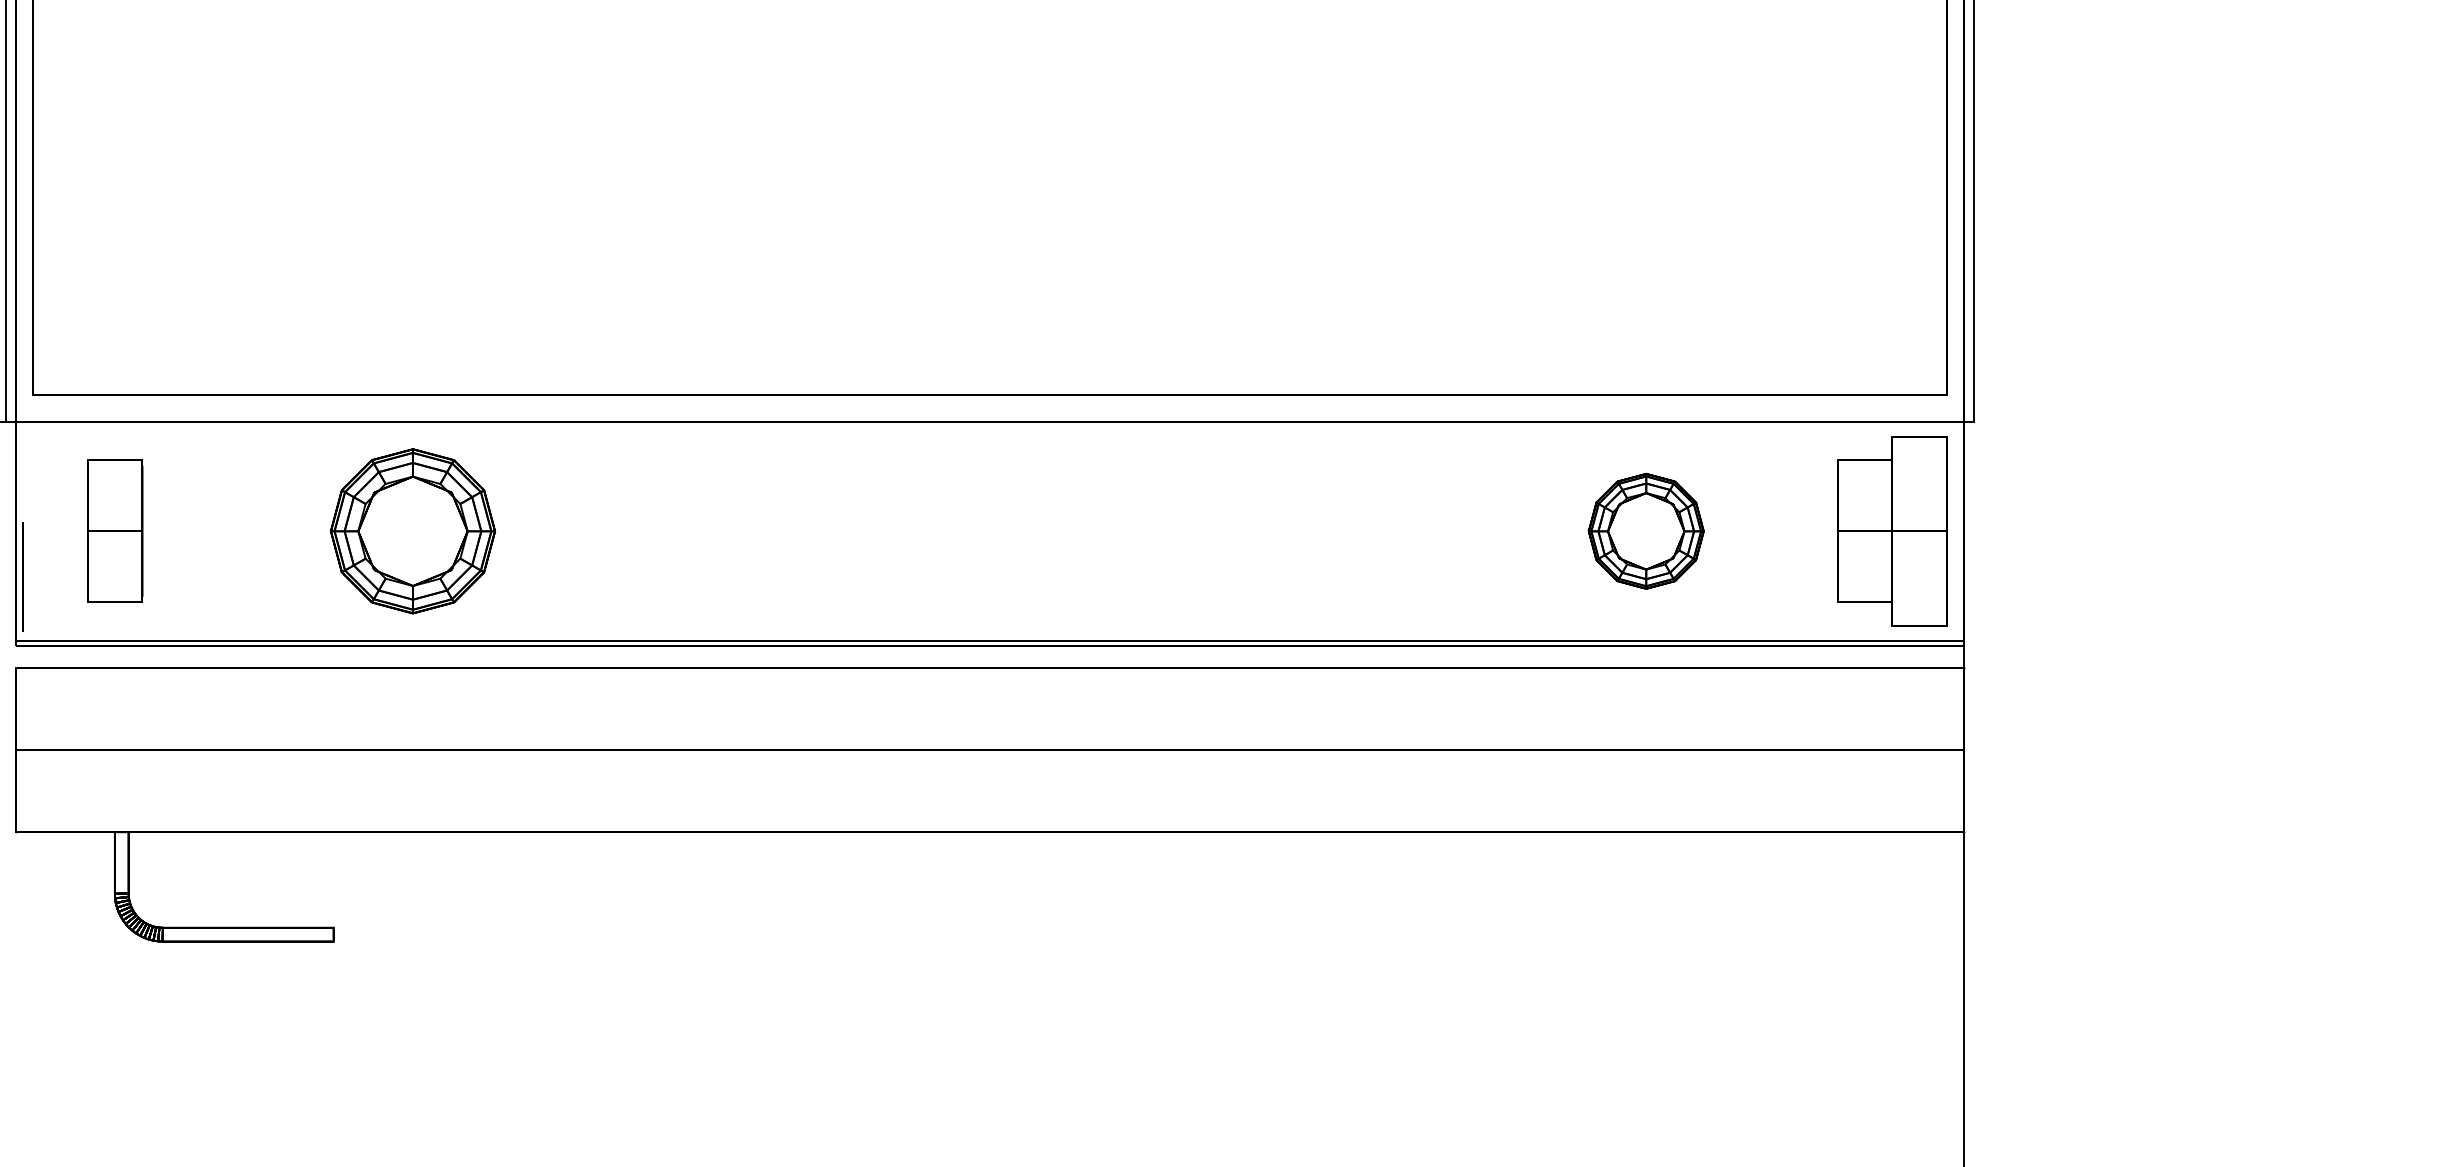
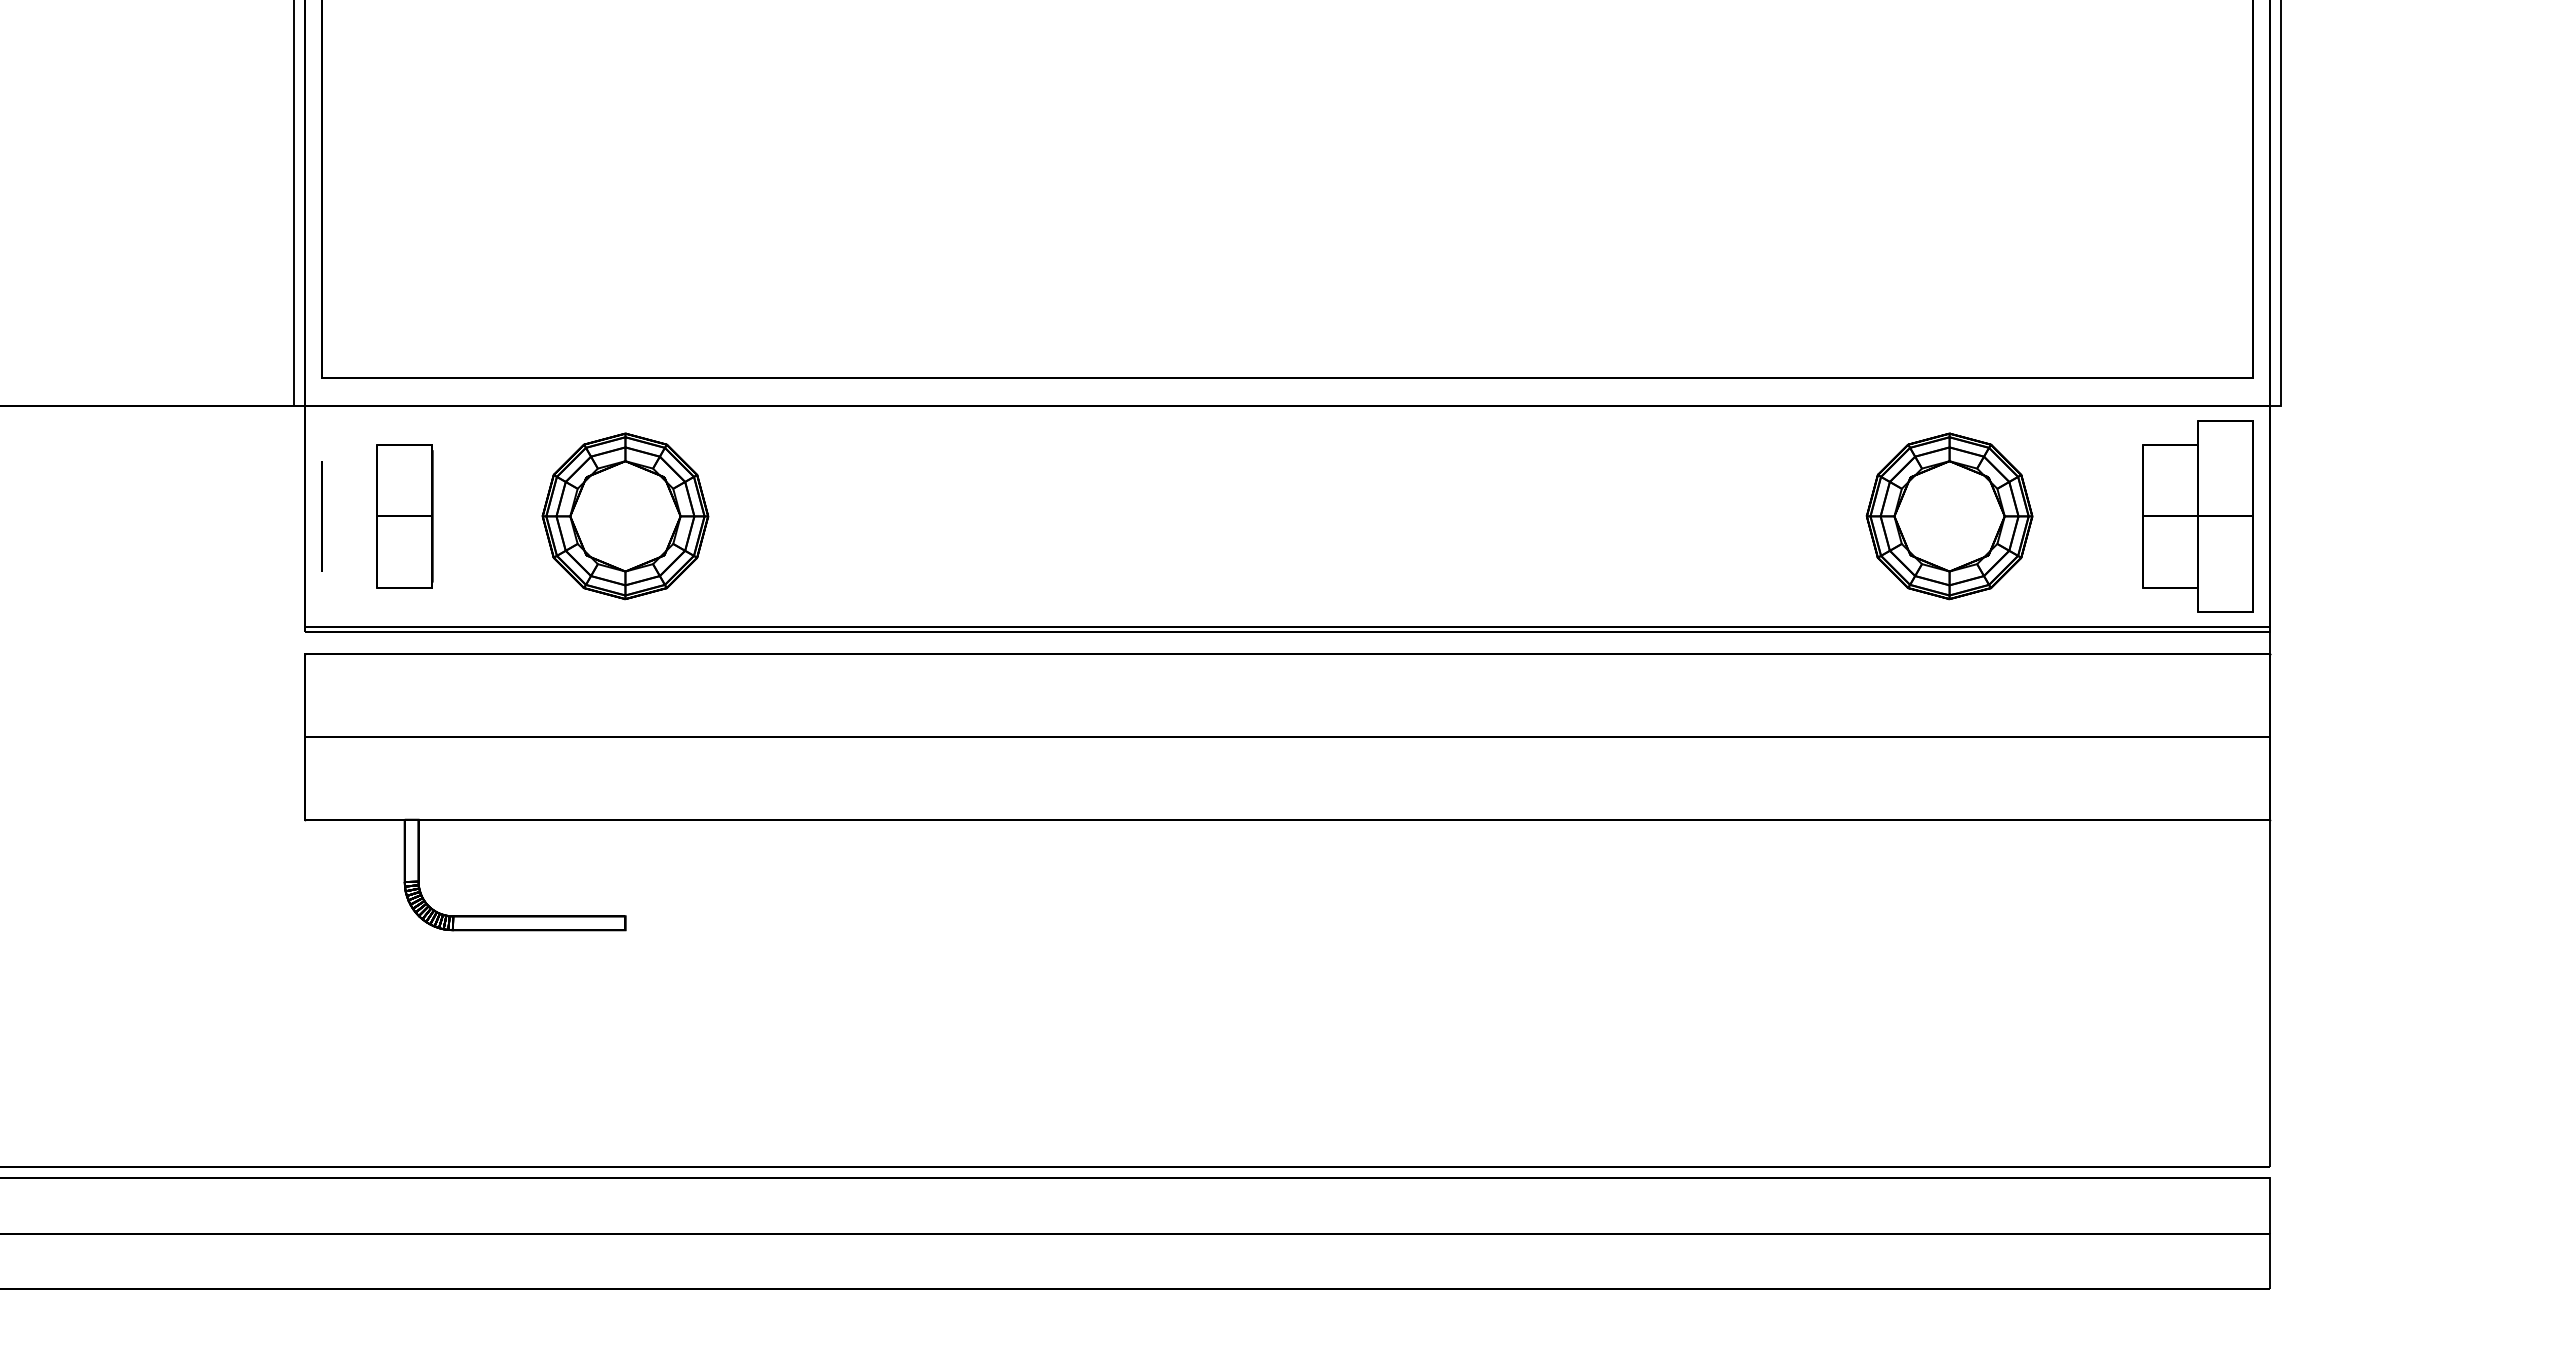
part: (413, 531) -> (625, 516), moved
part: (1646, 531) -> (1949, 516), size x1.43
circle: (22, 577) -> (321, 516), moved

